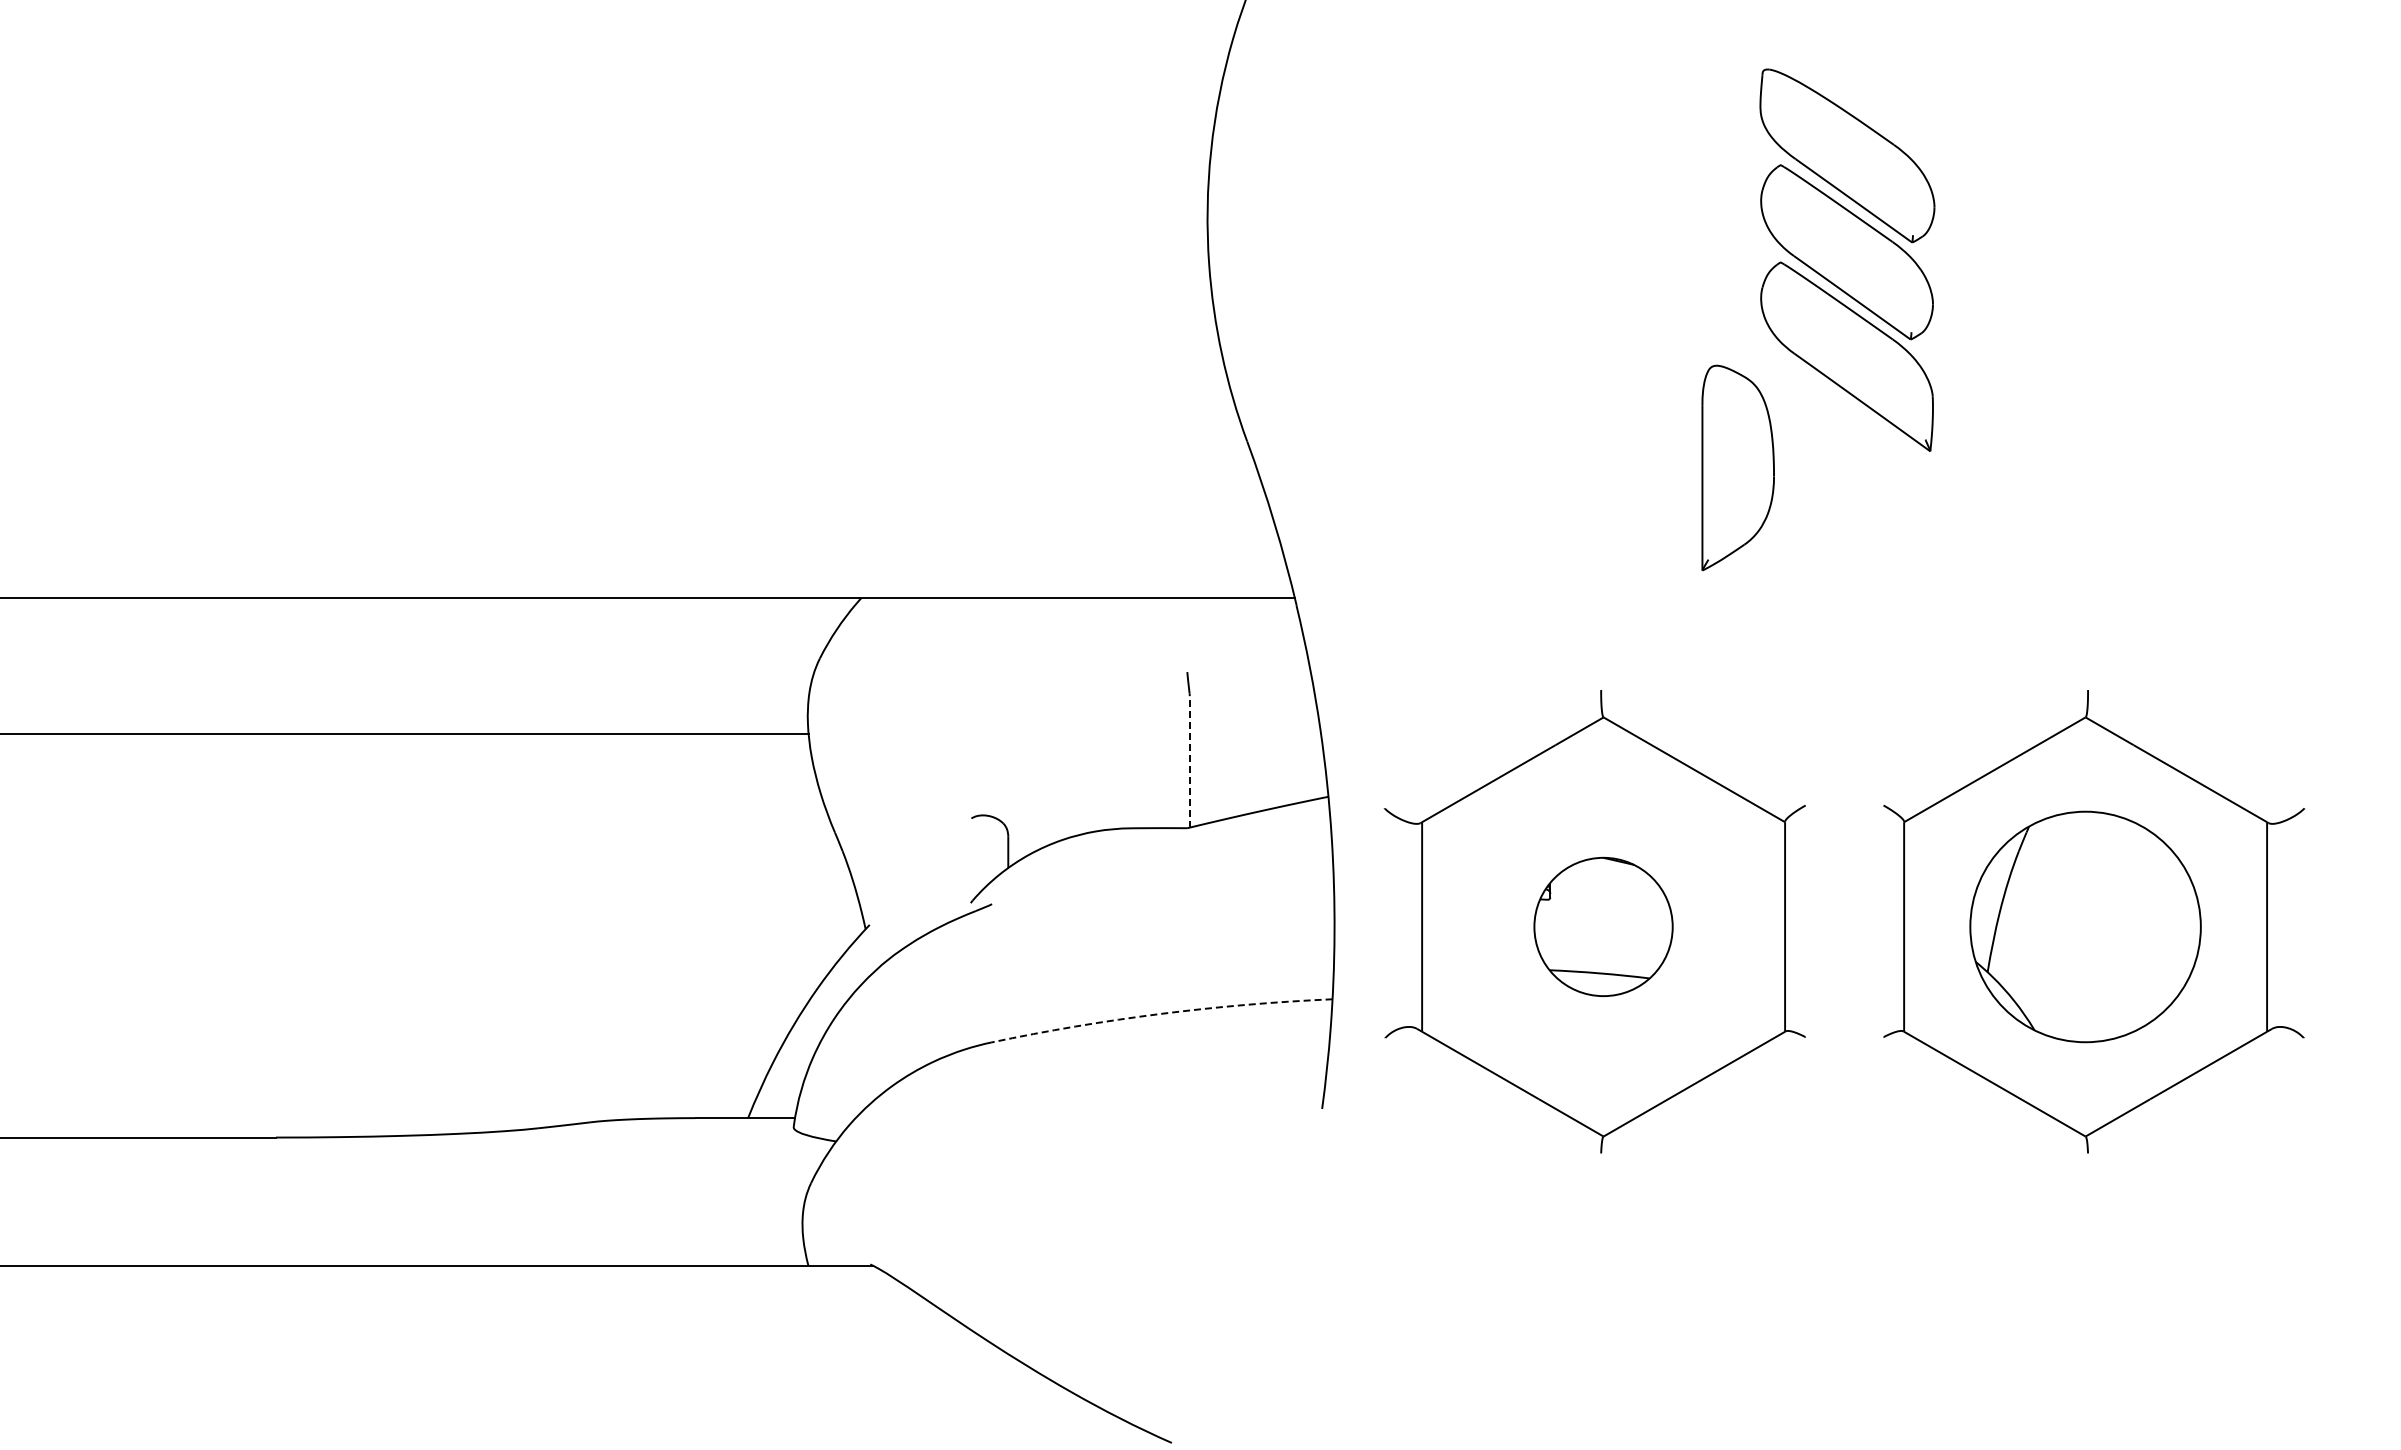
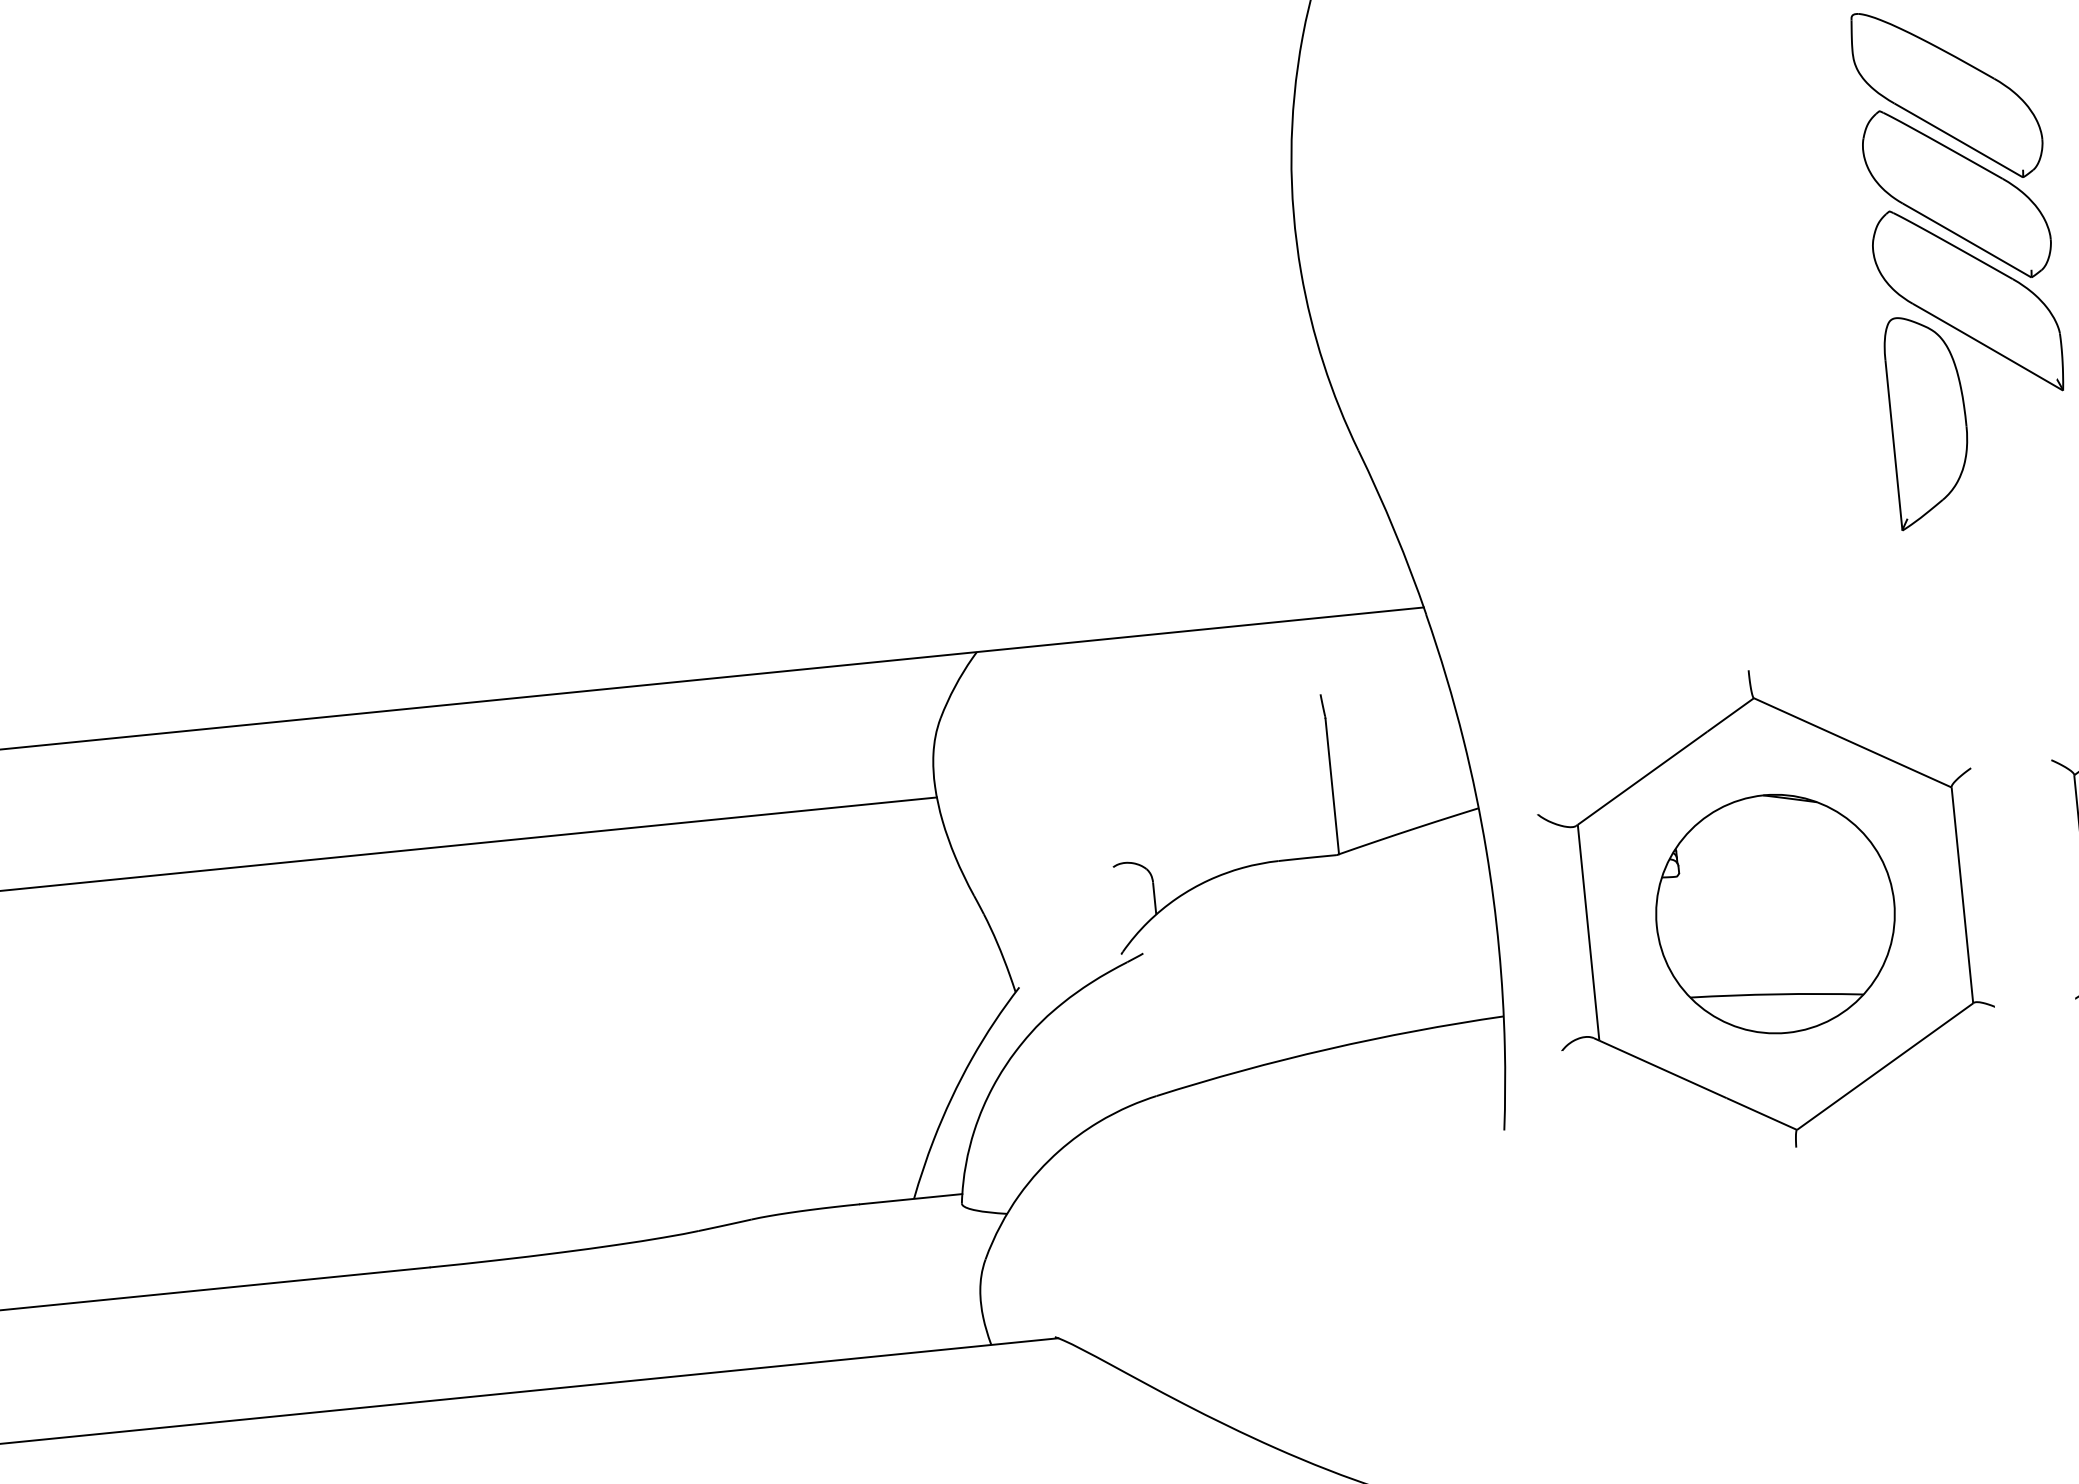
part: (1737, 467) -> (1927, 420), moved
line: (1189, 761) -> (1331, 786), dashed -> solid
part: (1603, 926) -> (1775, 913), size x1.67
arc: (1160, 1013) -> (1328, 1048), dashed -> solid

